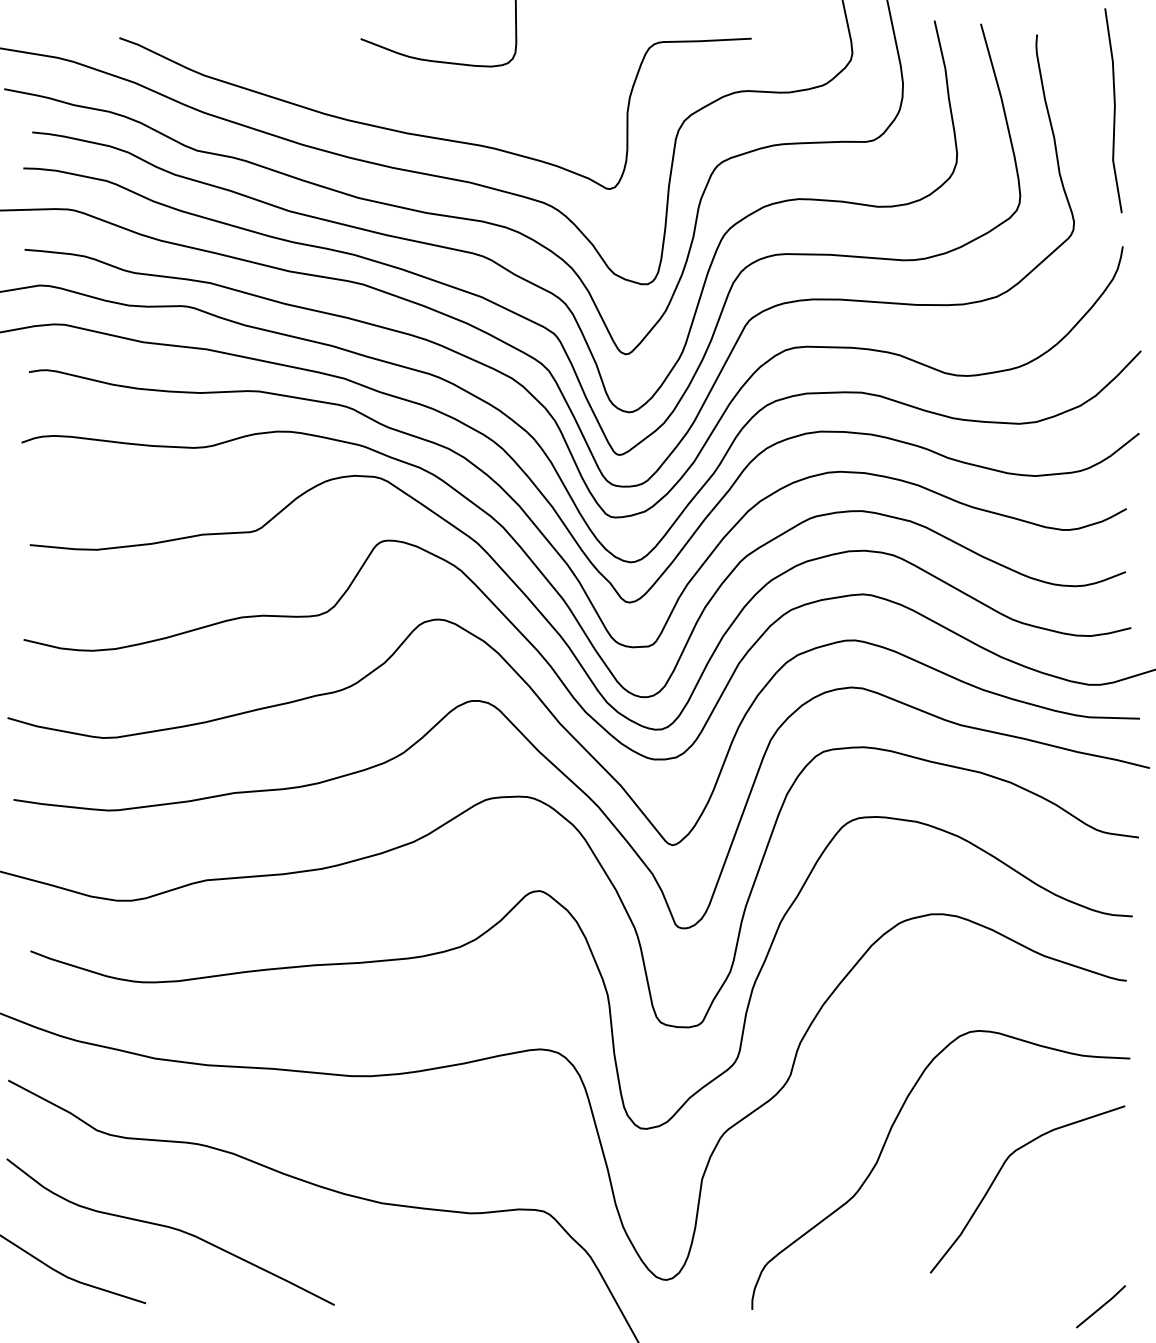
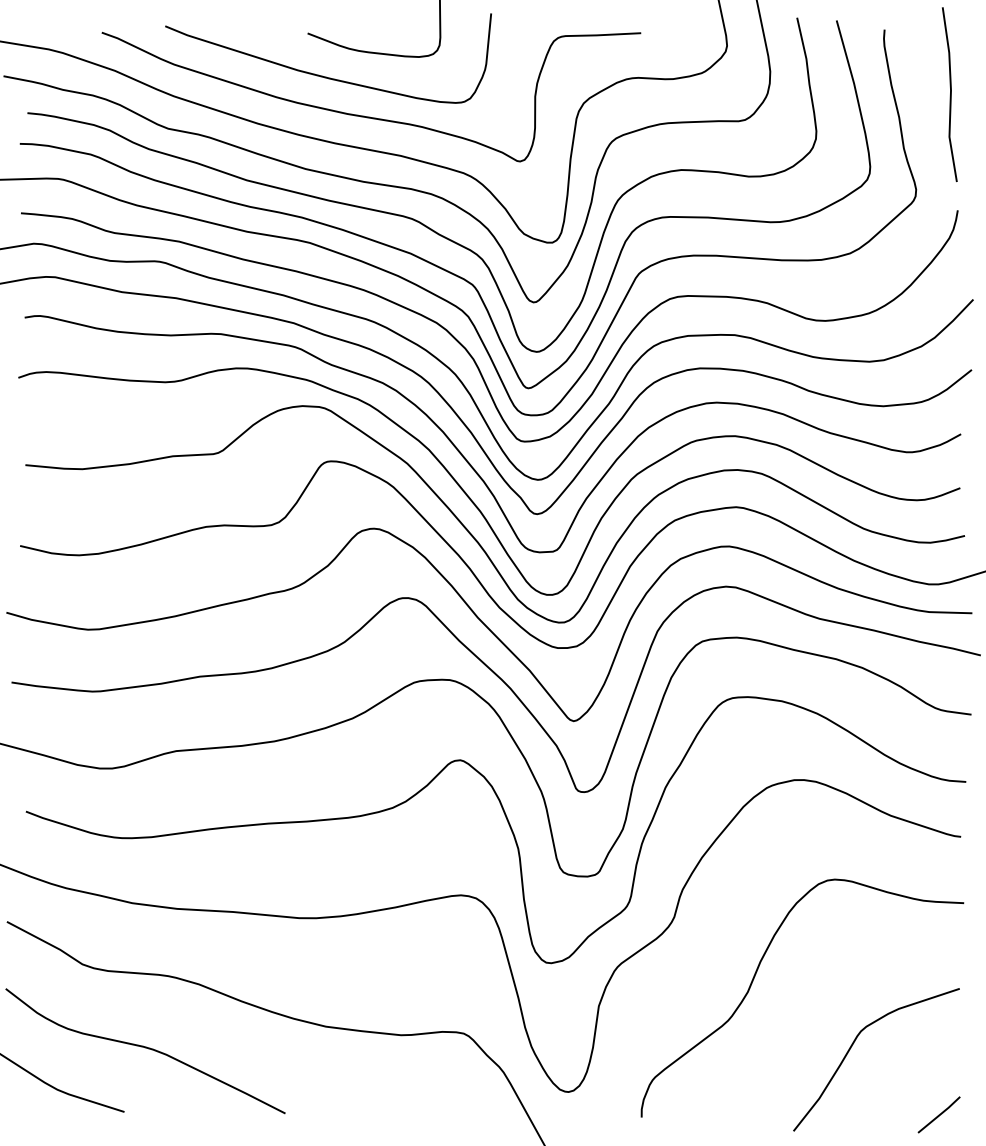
curve: (378, 88) -> (322, 75), added
curve: (1001, 1170) -> (854, 1043), moved

